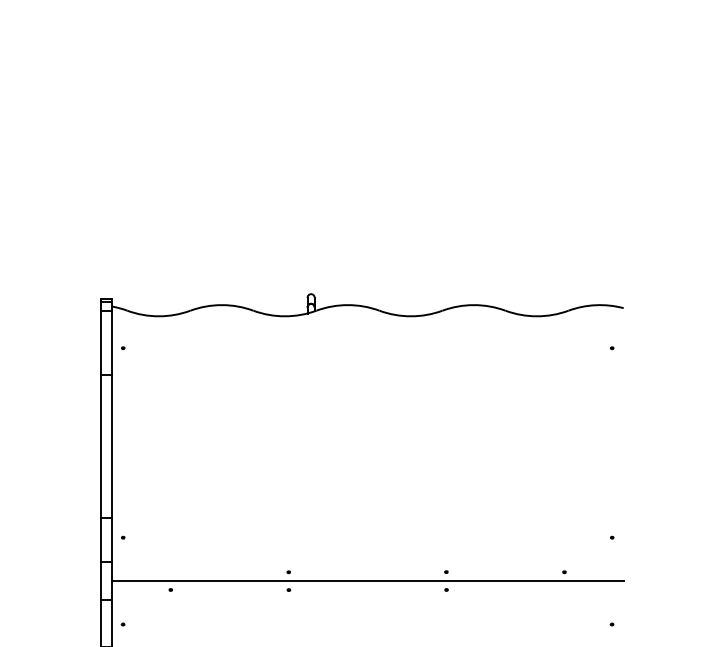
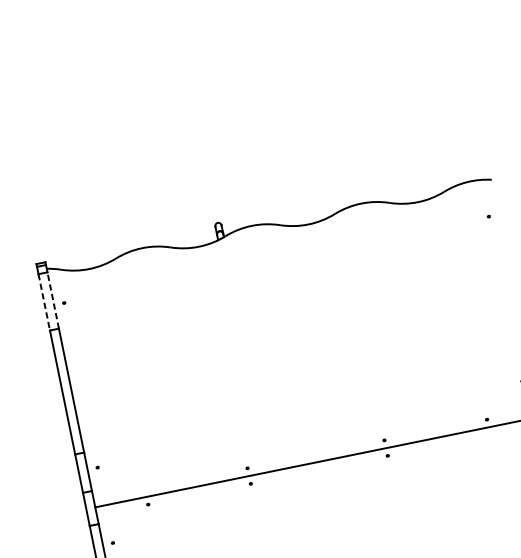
line: (111, 342) -> (53, 300), solid -> dashed
line: (101, 343) -> (44, 302), solid -> dashed

